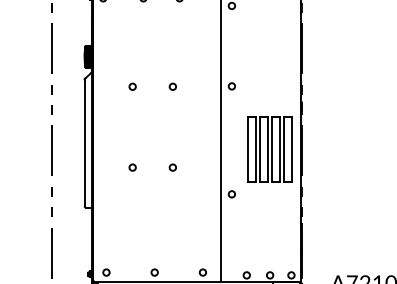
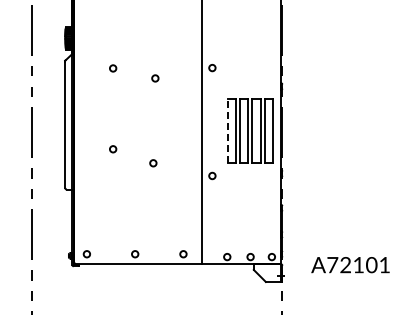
circle: (173, 86) -> (155, 78), moved
line: (248, 148) -> (228, 130), solid -> dashed
circle: (173, 167) -> (153, 163), moved

